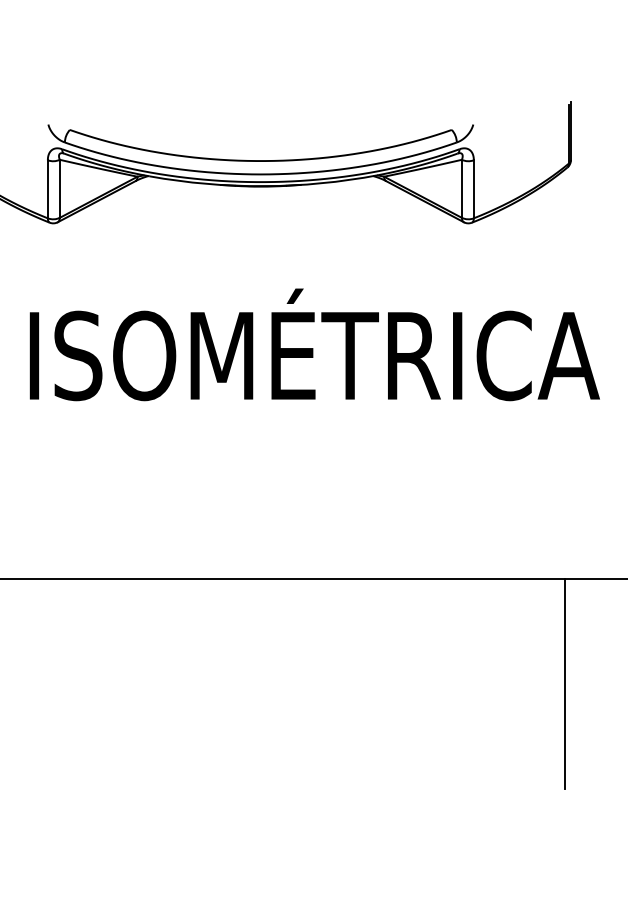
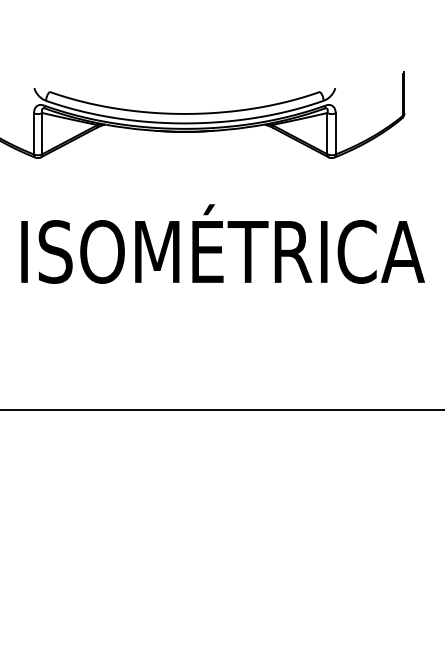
line: (565, 682) -> (400, 483), removed

